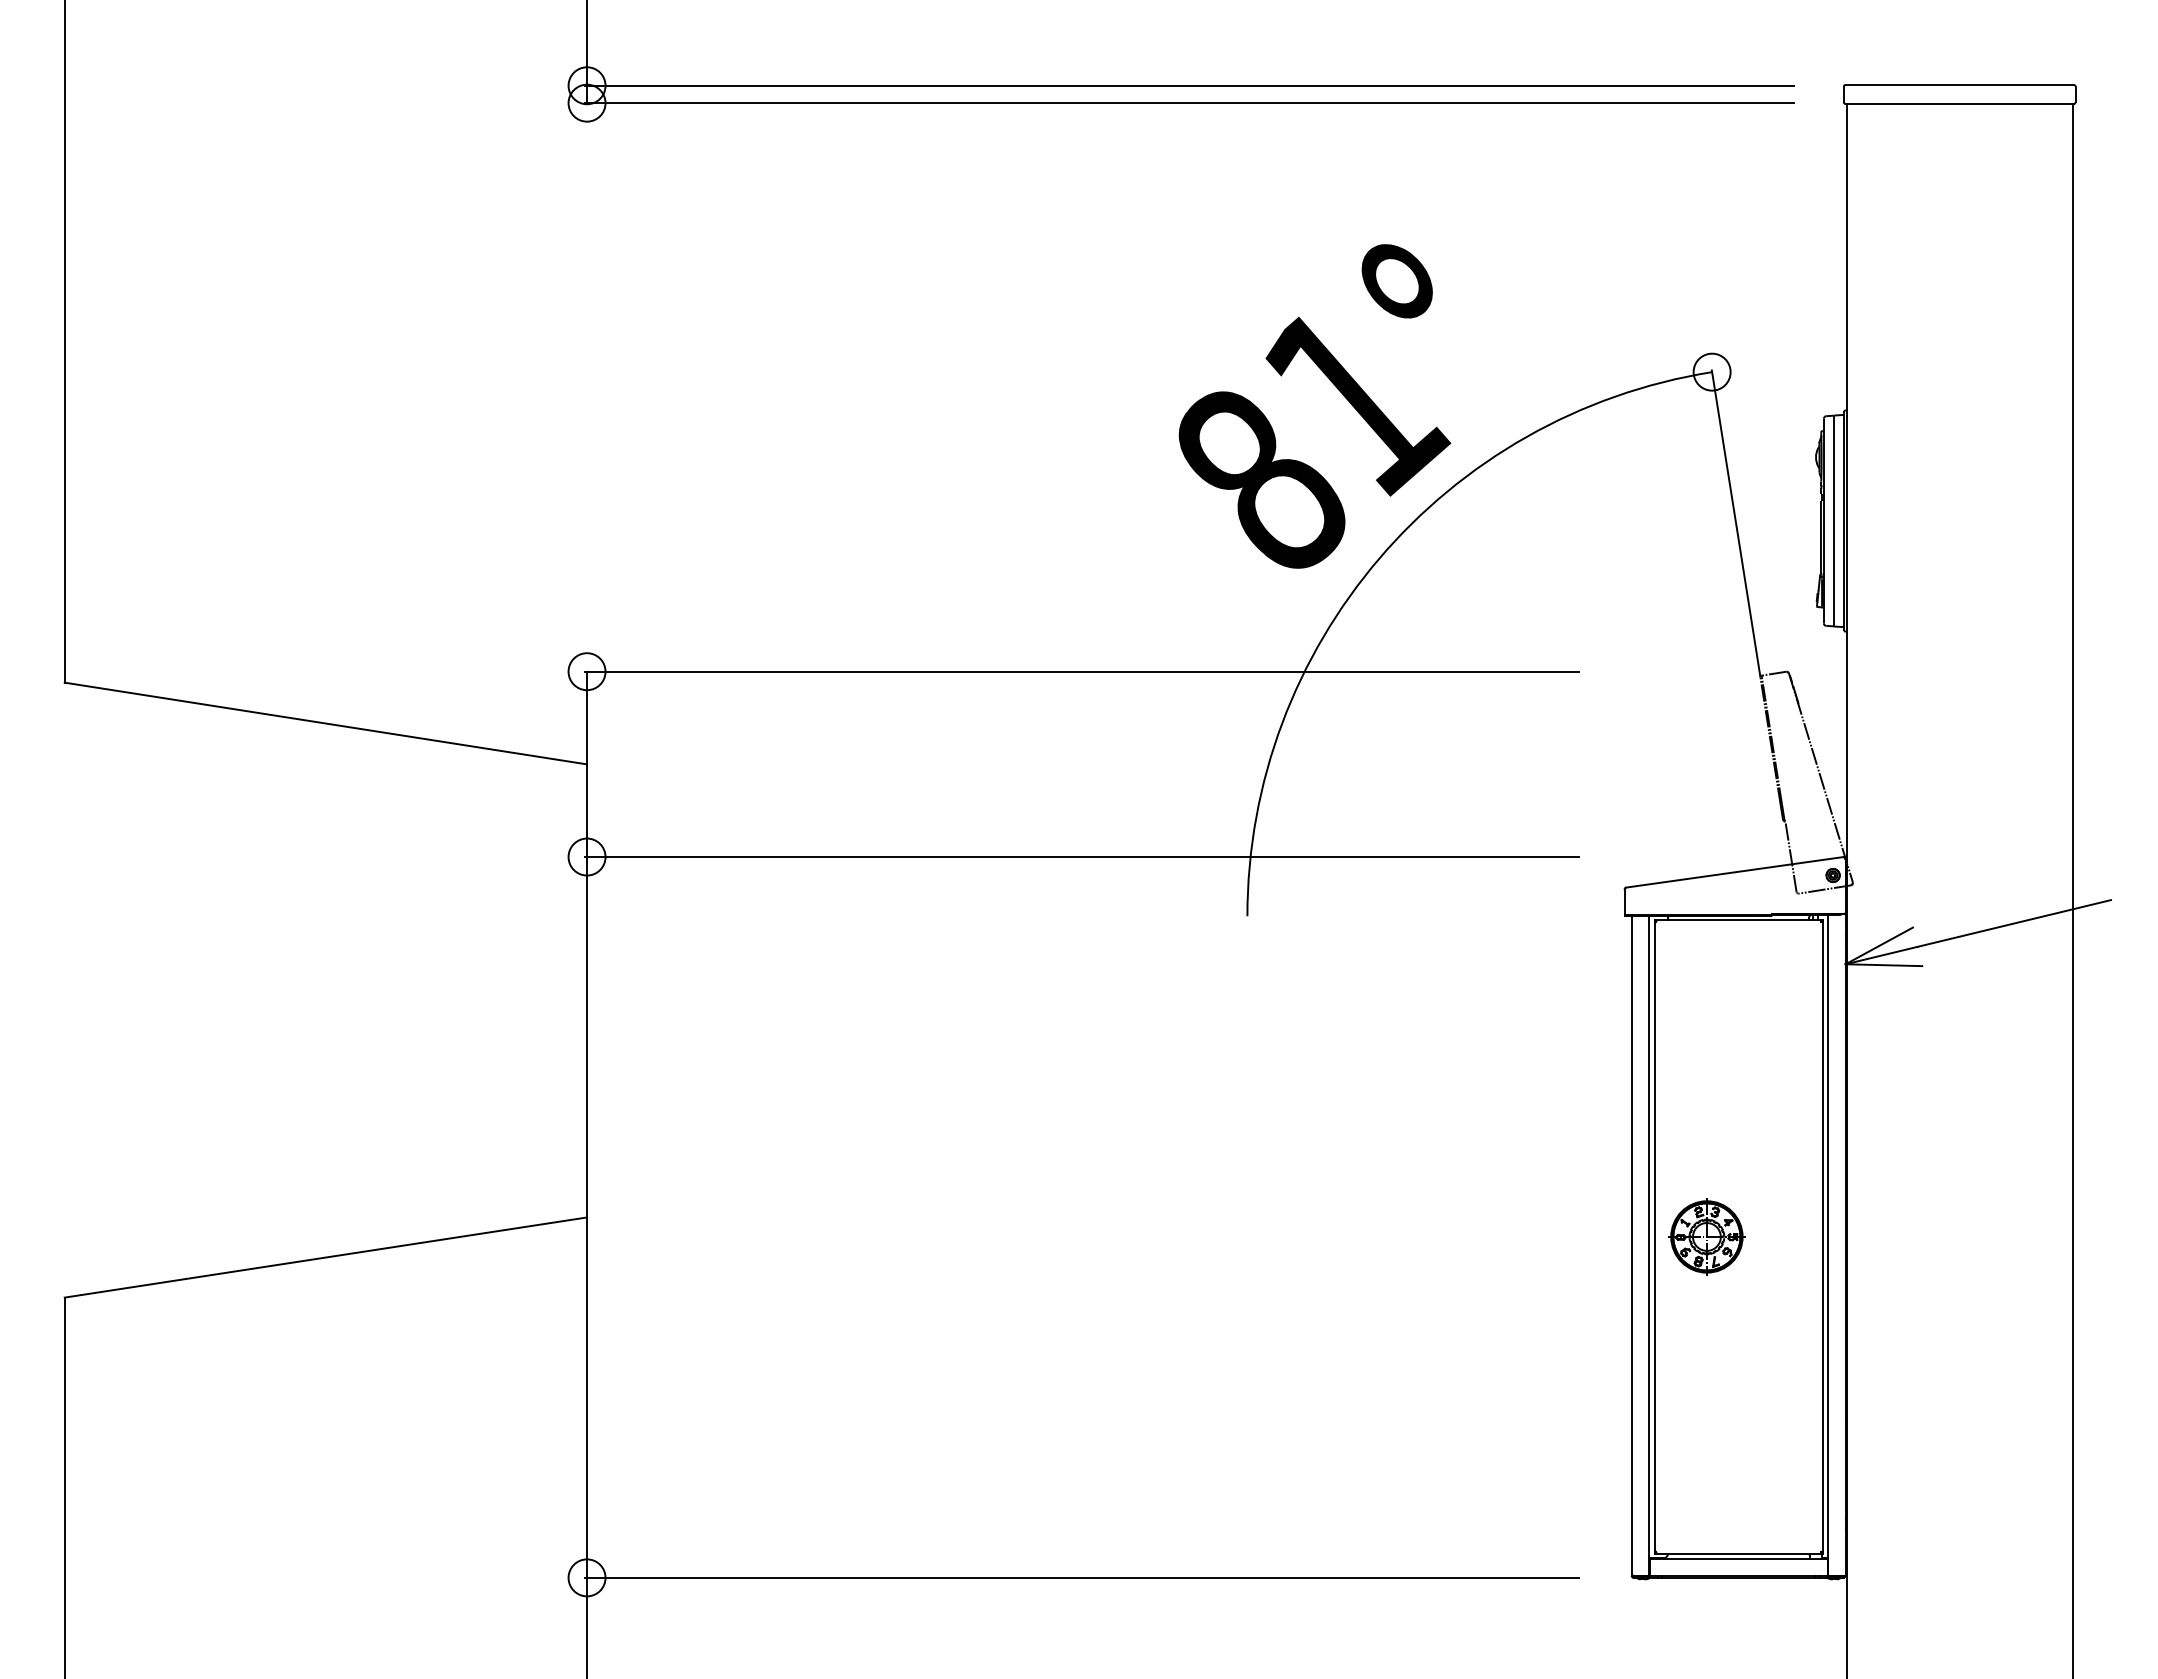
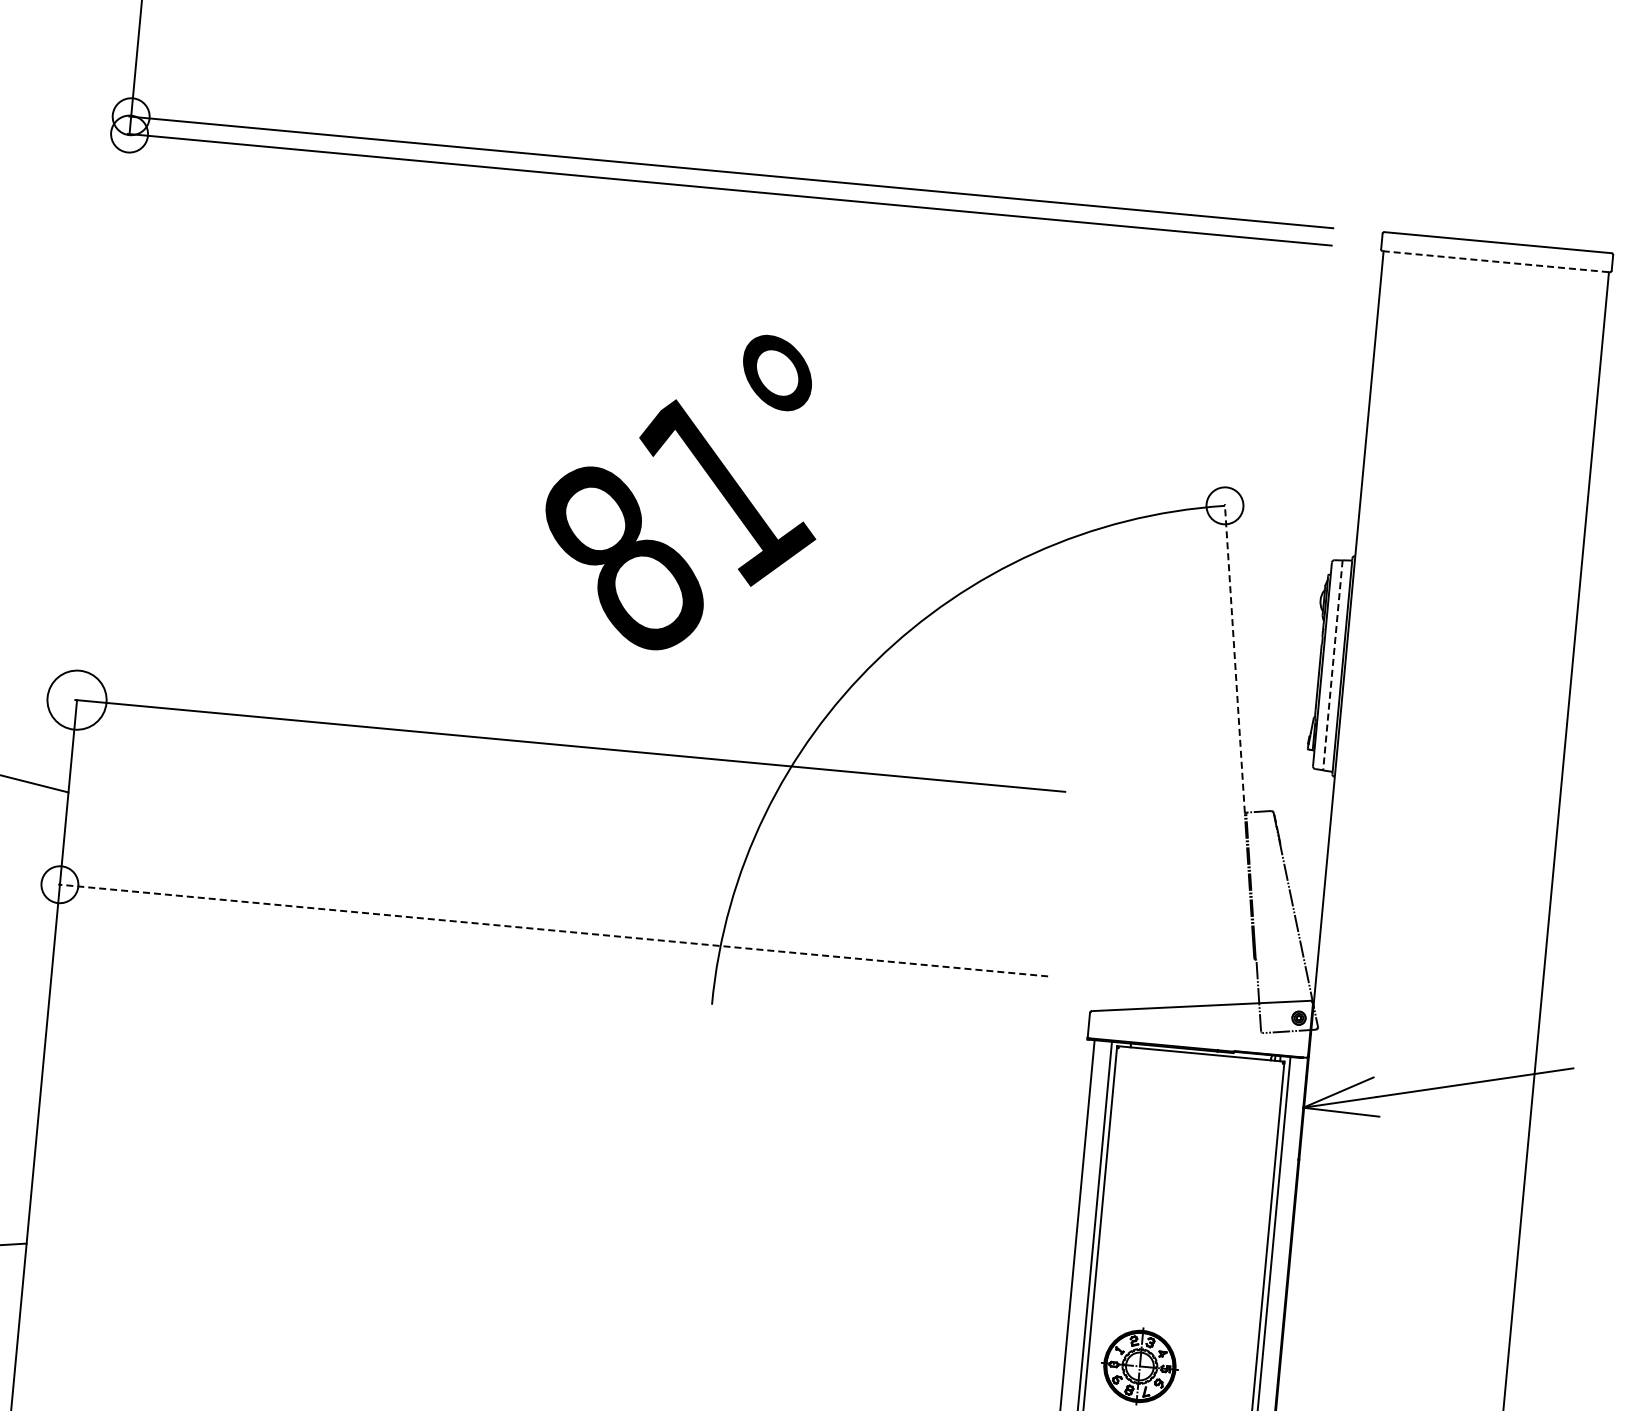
line: (1960, 104) -> (1497, 262), solid -> dashed
text: (1314, 406) -> (683, 490), moved
line: (1834, 521) -> (1333, 665), solid -> dashed
line: (1736, 523) -> (1235, 658), solid -> dashed
circle: (586, 671) -> (76, 699), size x1.6
line: (1081, 857) -> (552, 930), solid -> dashed

